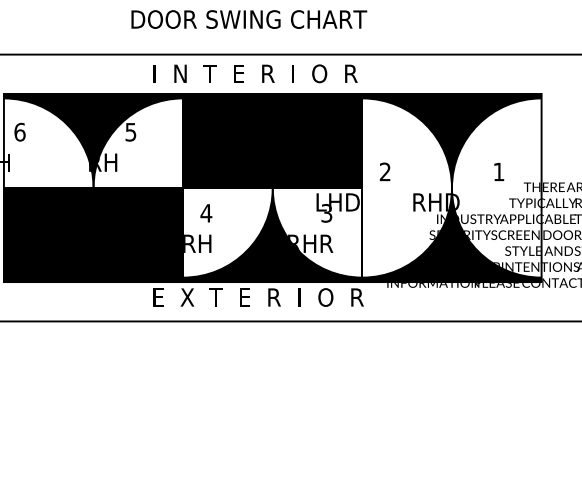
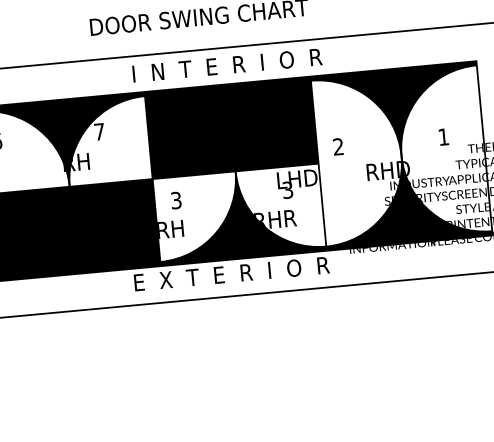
text: (255, 73) -> (227, 65), moved
text: (130, 132) -> (99, 132), 5 -> 7
text: (206, 213) -> (176, 200), 4 -> 3

